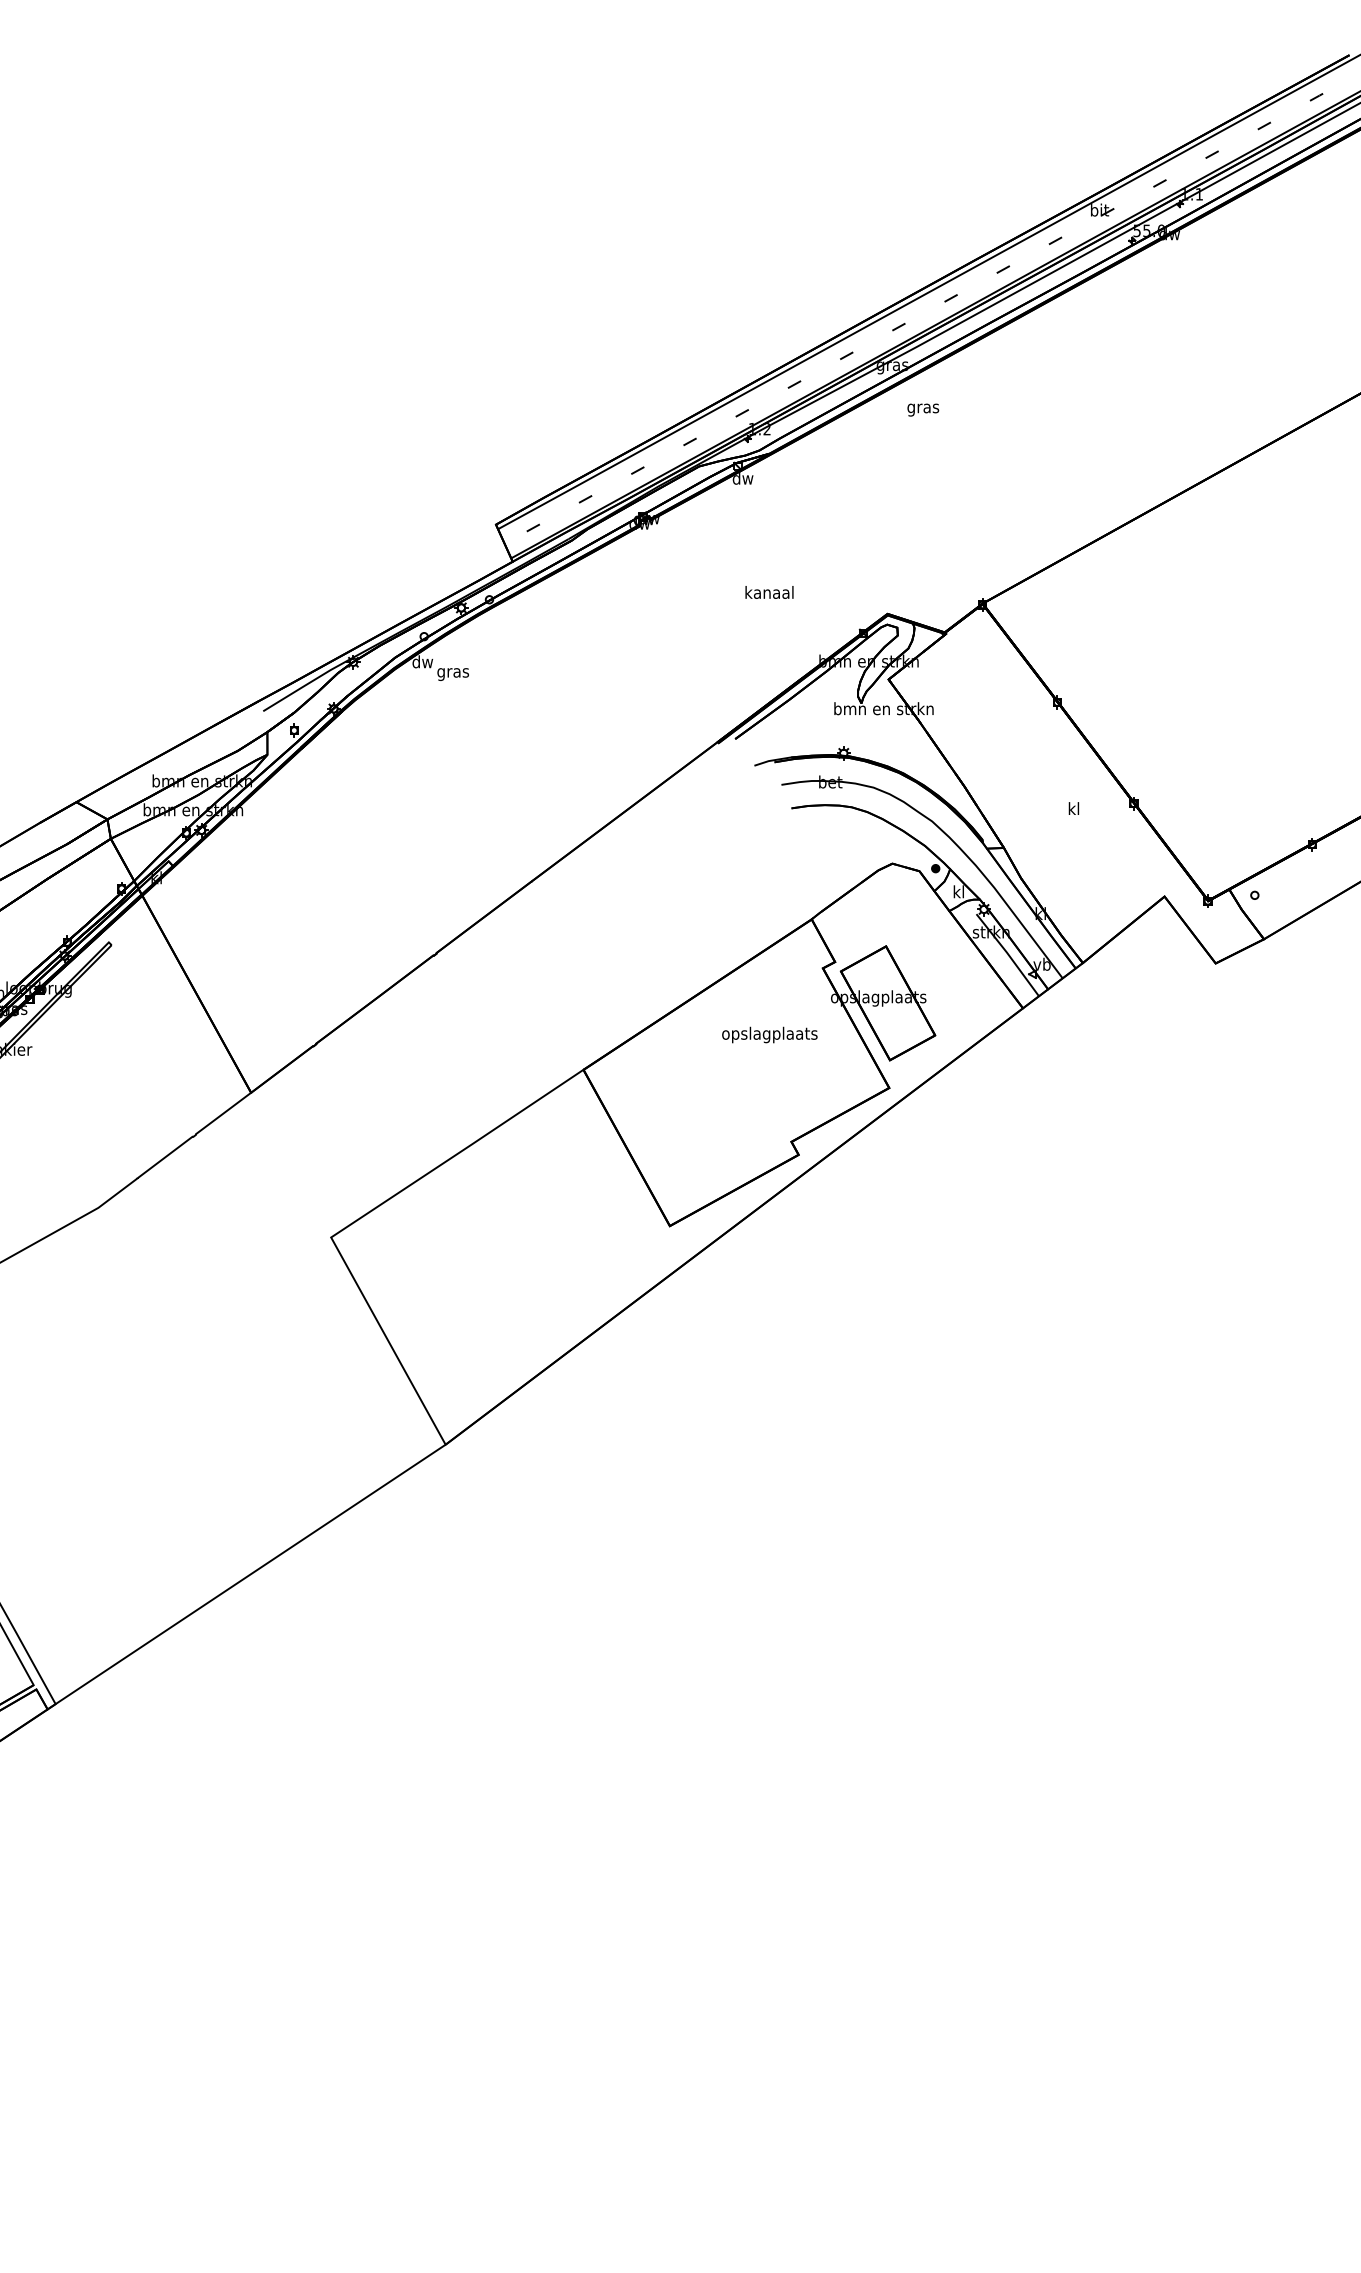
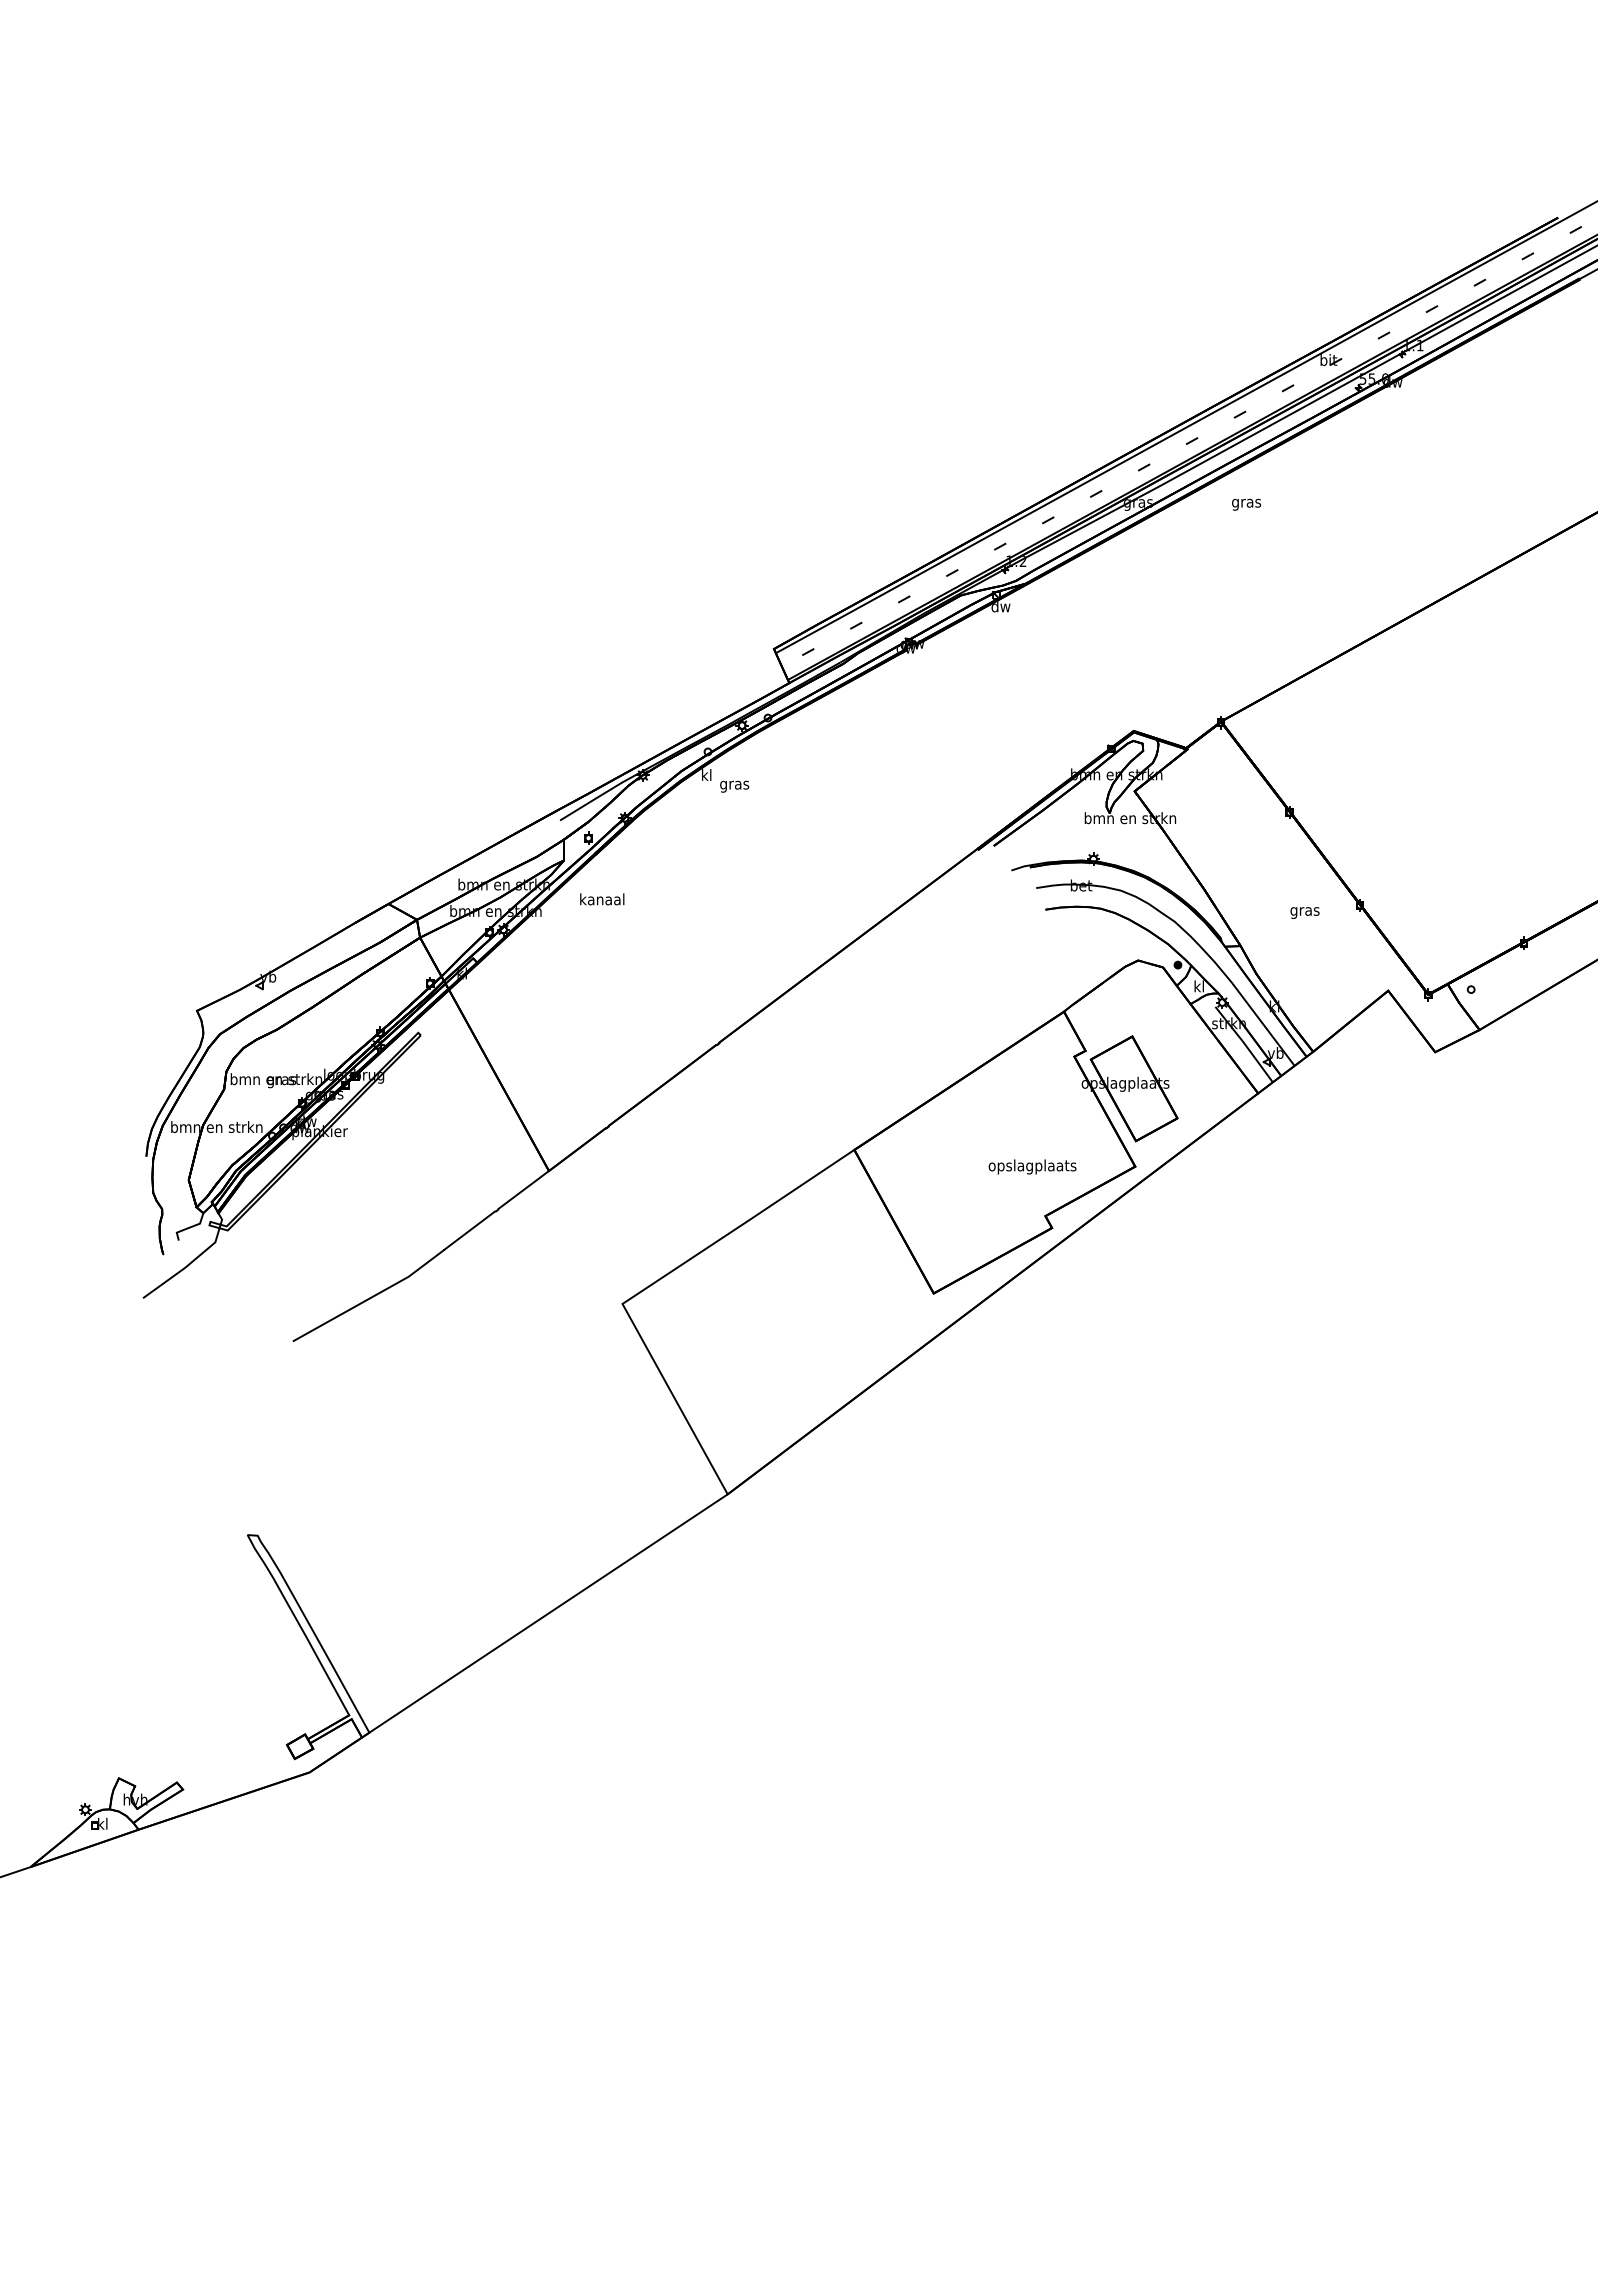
text: (923, 409) -> (1246, 504), moved
text: (769, 592) -> (602, 899), moved
text: (422, 662) -> (706, 775), dw -> kl
text: (1073, 810) -> (1304, 911), kl -> gras
text: (769, 1034) -> (1032, 1166), moved

